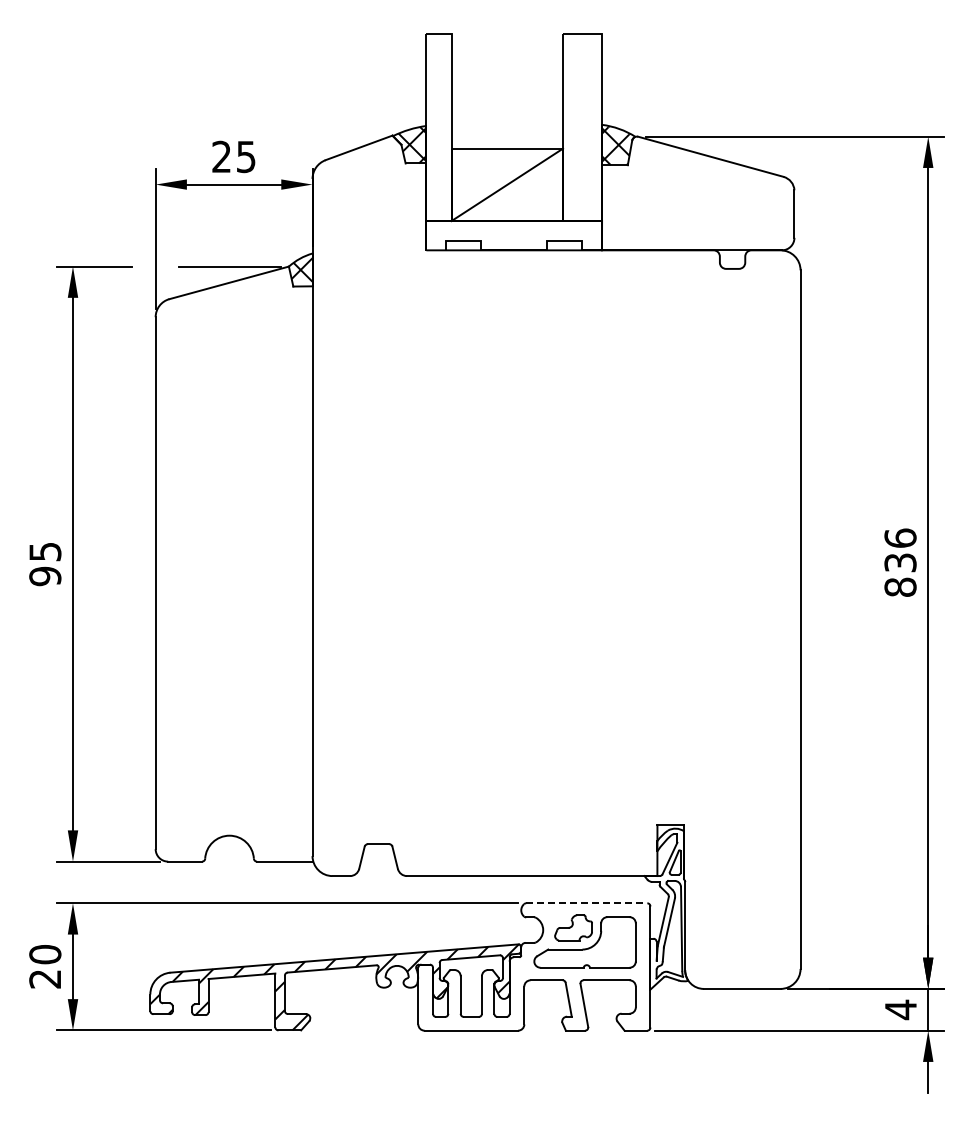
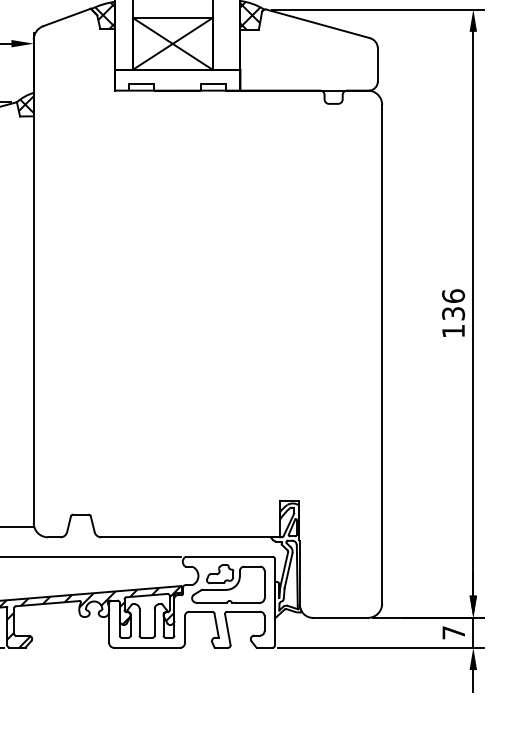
line: (507, 184) -> (172, 43), added
text: (900, 586) -> (453, 330), 836 -> 136
line: (586, 903) -> (229, 556), dashed -> solid
text: (900, 1009) -> (453, 632), 4 -> 7

